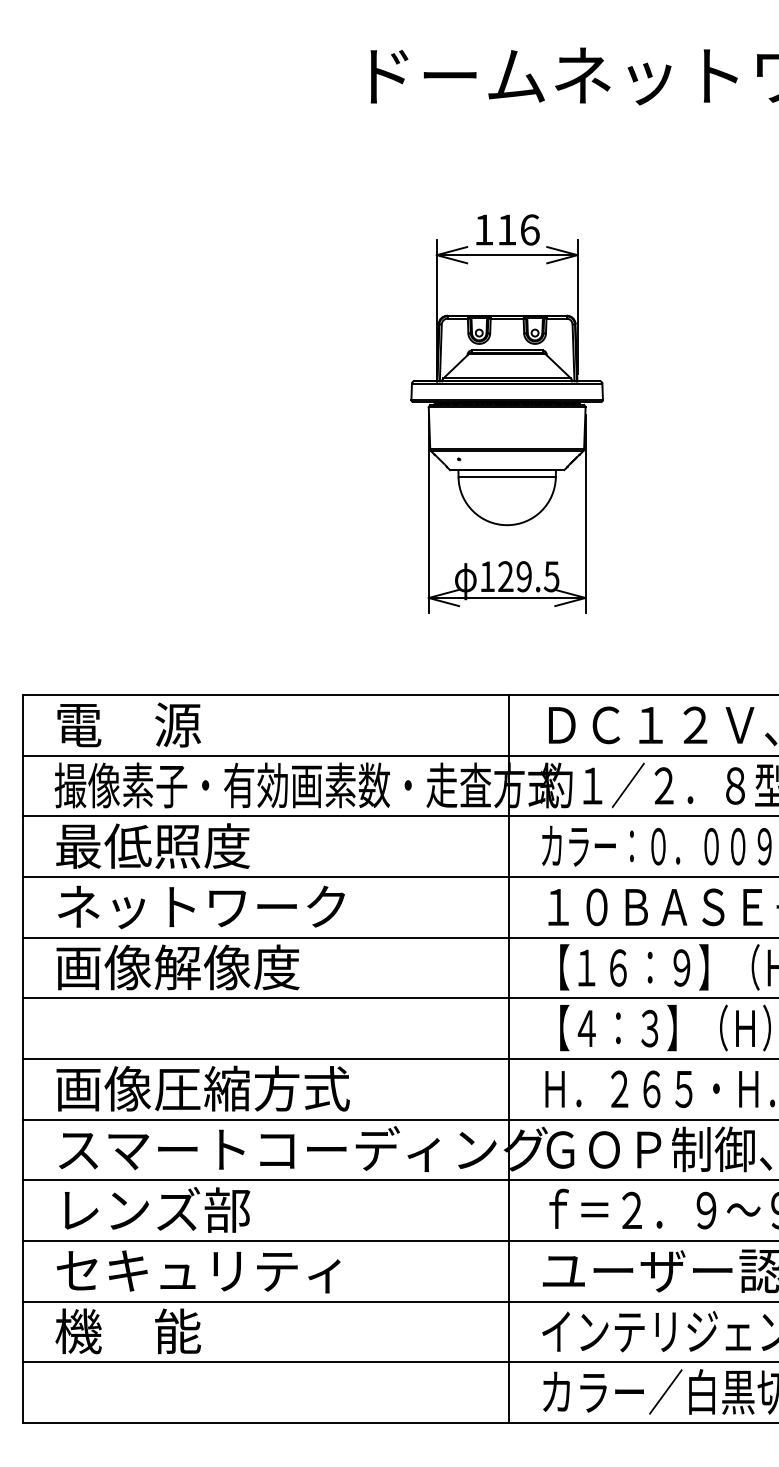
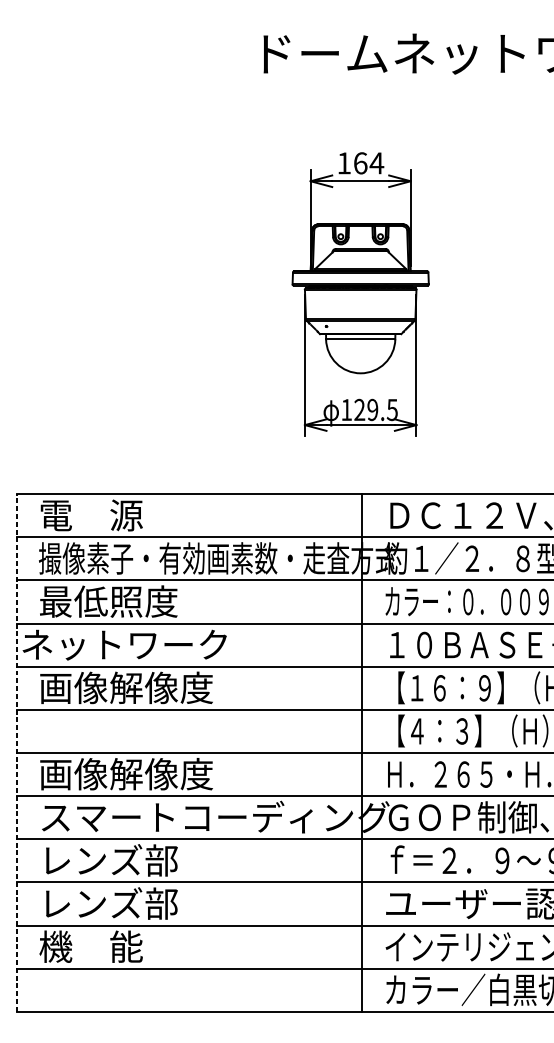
text: (519, 229) -> (369, 163), 116 -> 164
text: (201, 907) -> (124, 645), moved
line: (23, 1059) -> (16, 753), solid -> dashed
text: (251, 1088) -> (178, 774), 画像圧縮方式 -> 画像解像度
text: (198, 1270) -> (141, 903), セキュリティ -> レンズ部

